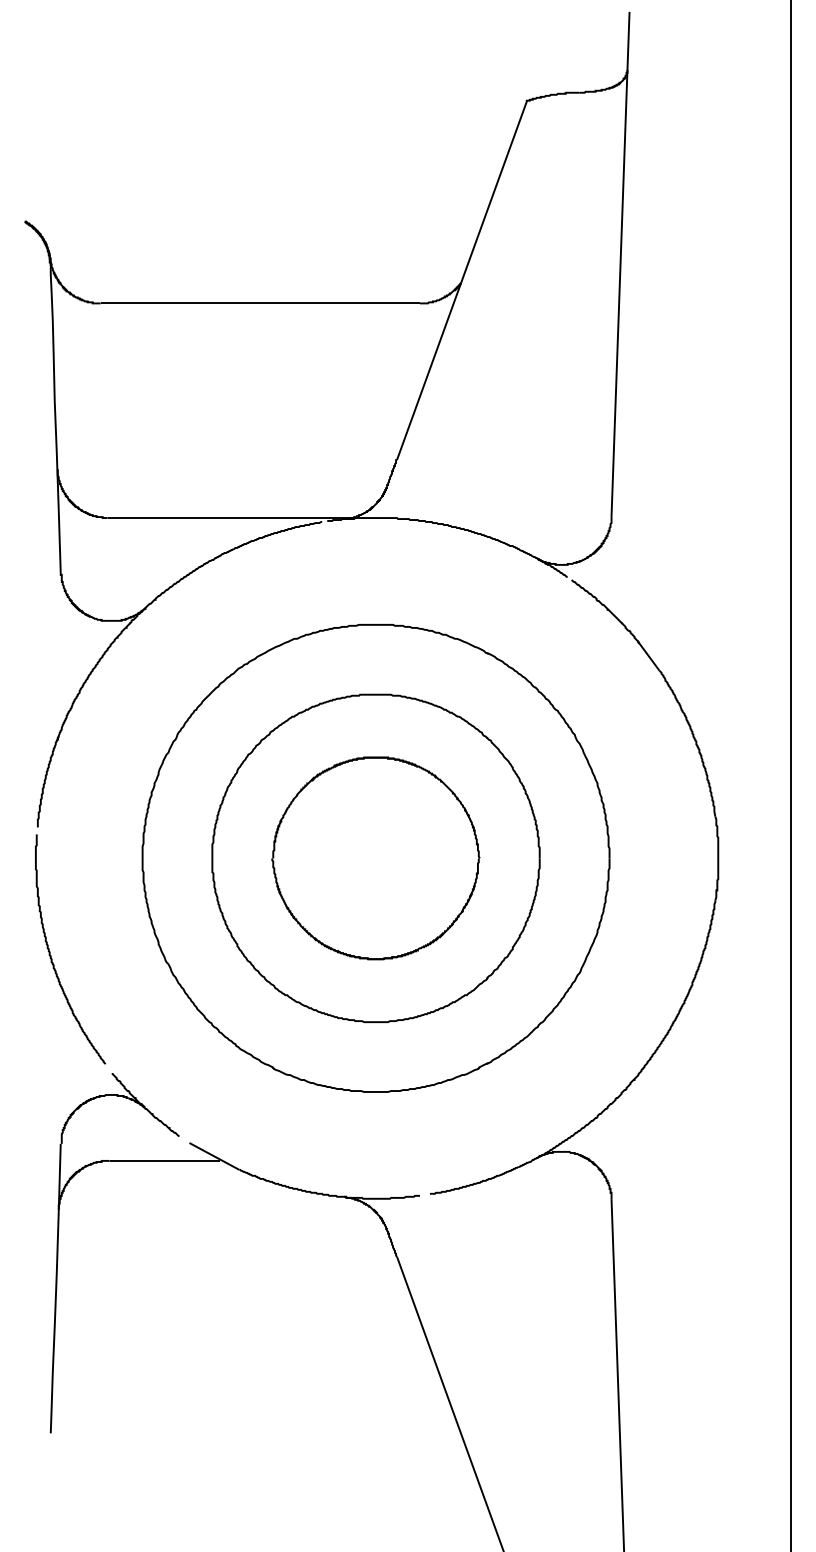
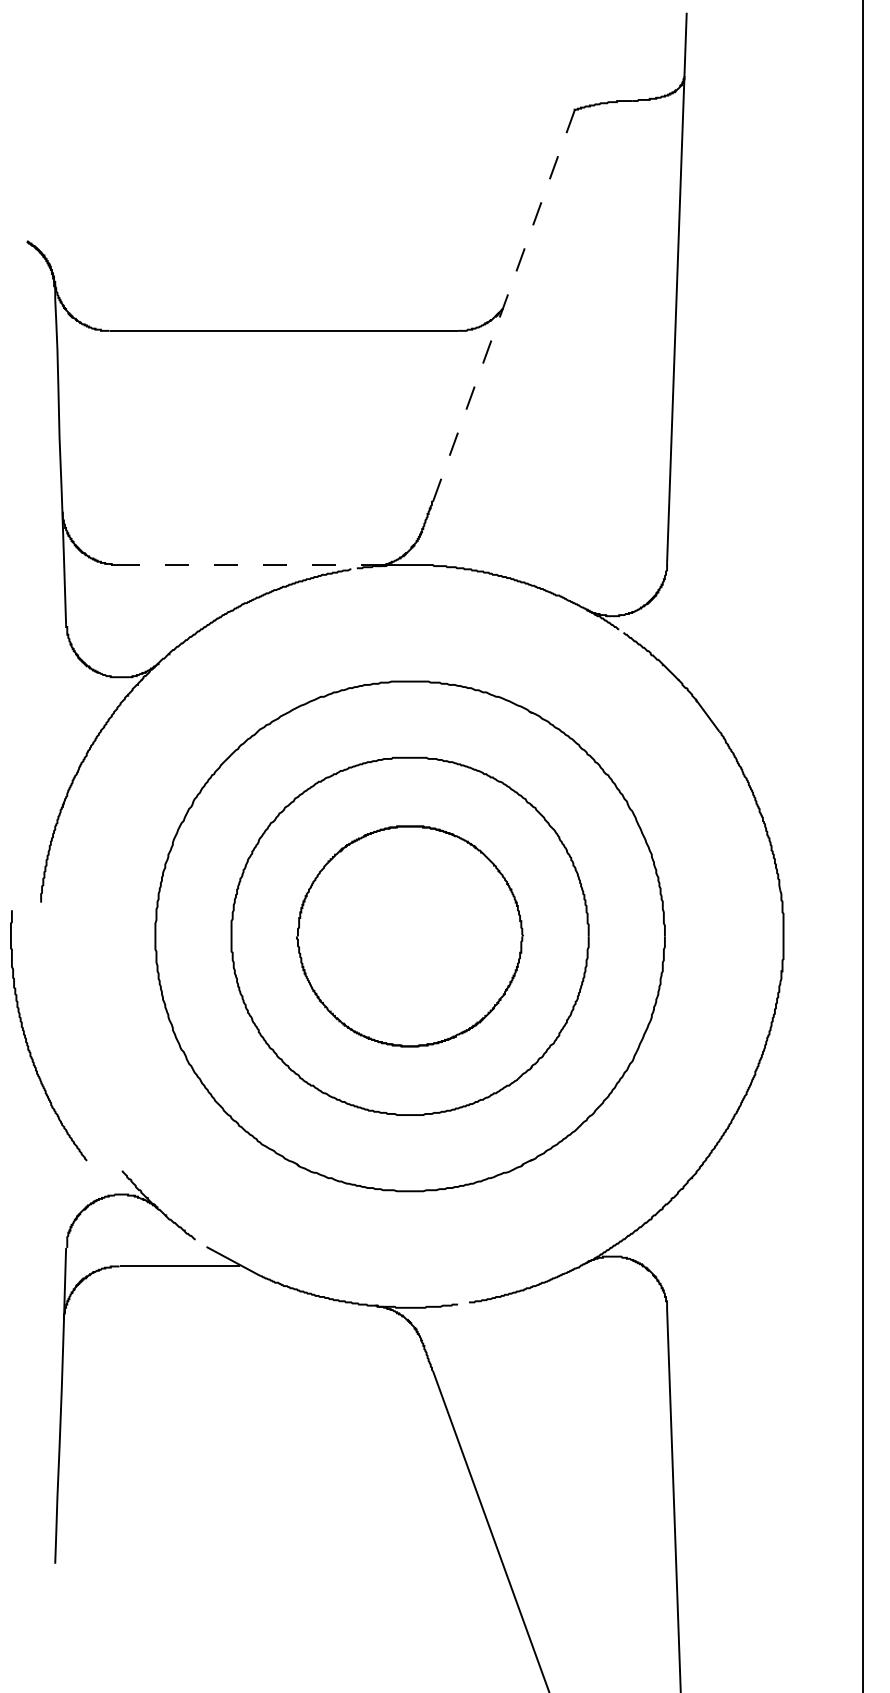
line: (461, 281) -> (503, 306), solid -> dashed
line: (230, 518) -> (251, 565), solid -> dashed
curve: (51, 956) -> (28, 1043), moved

